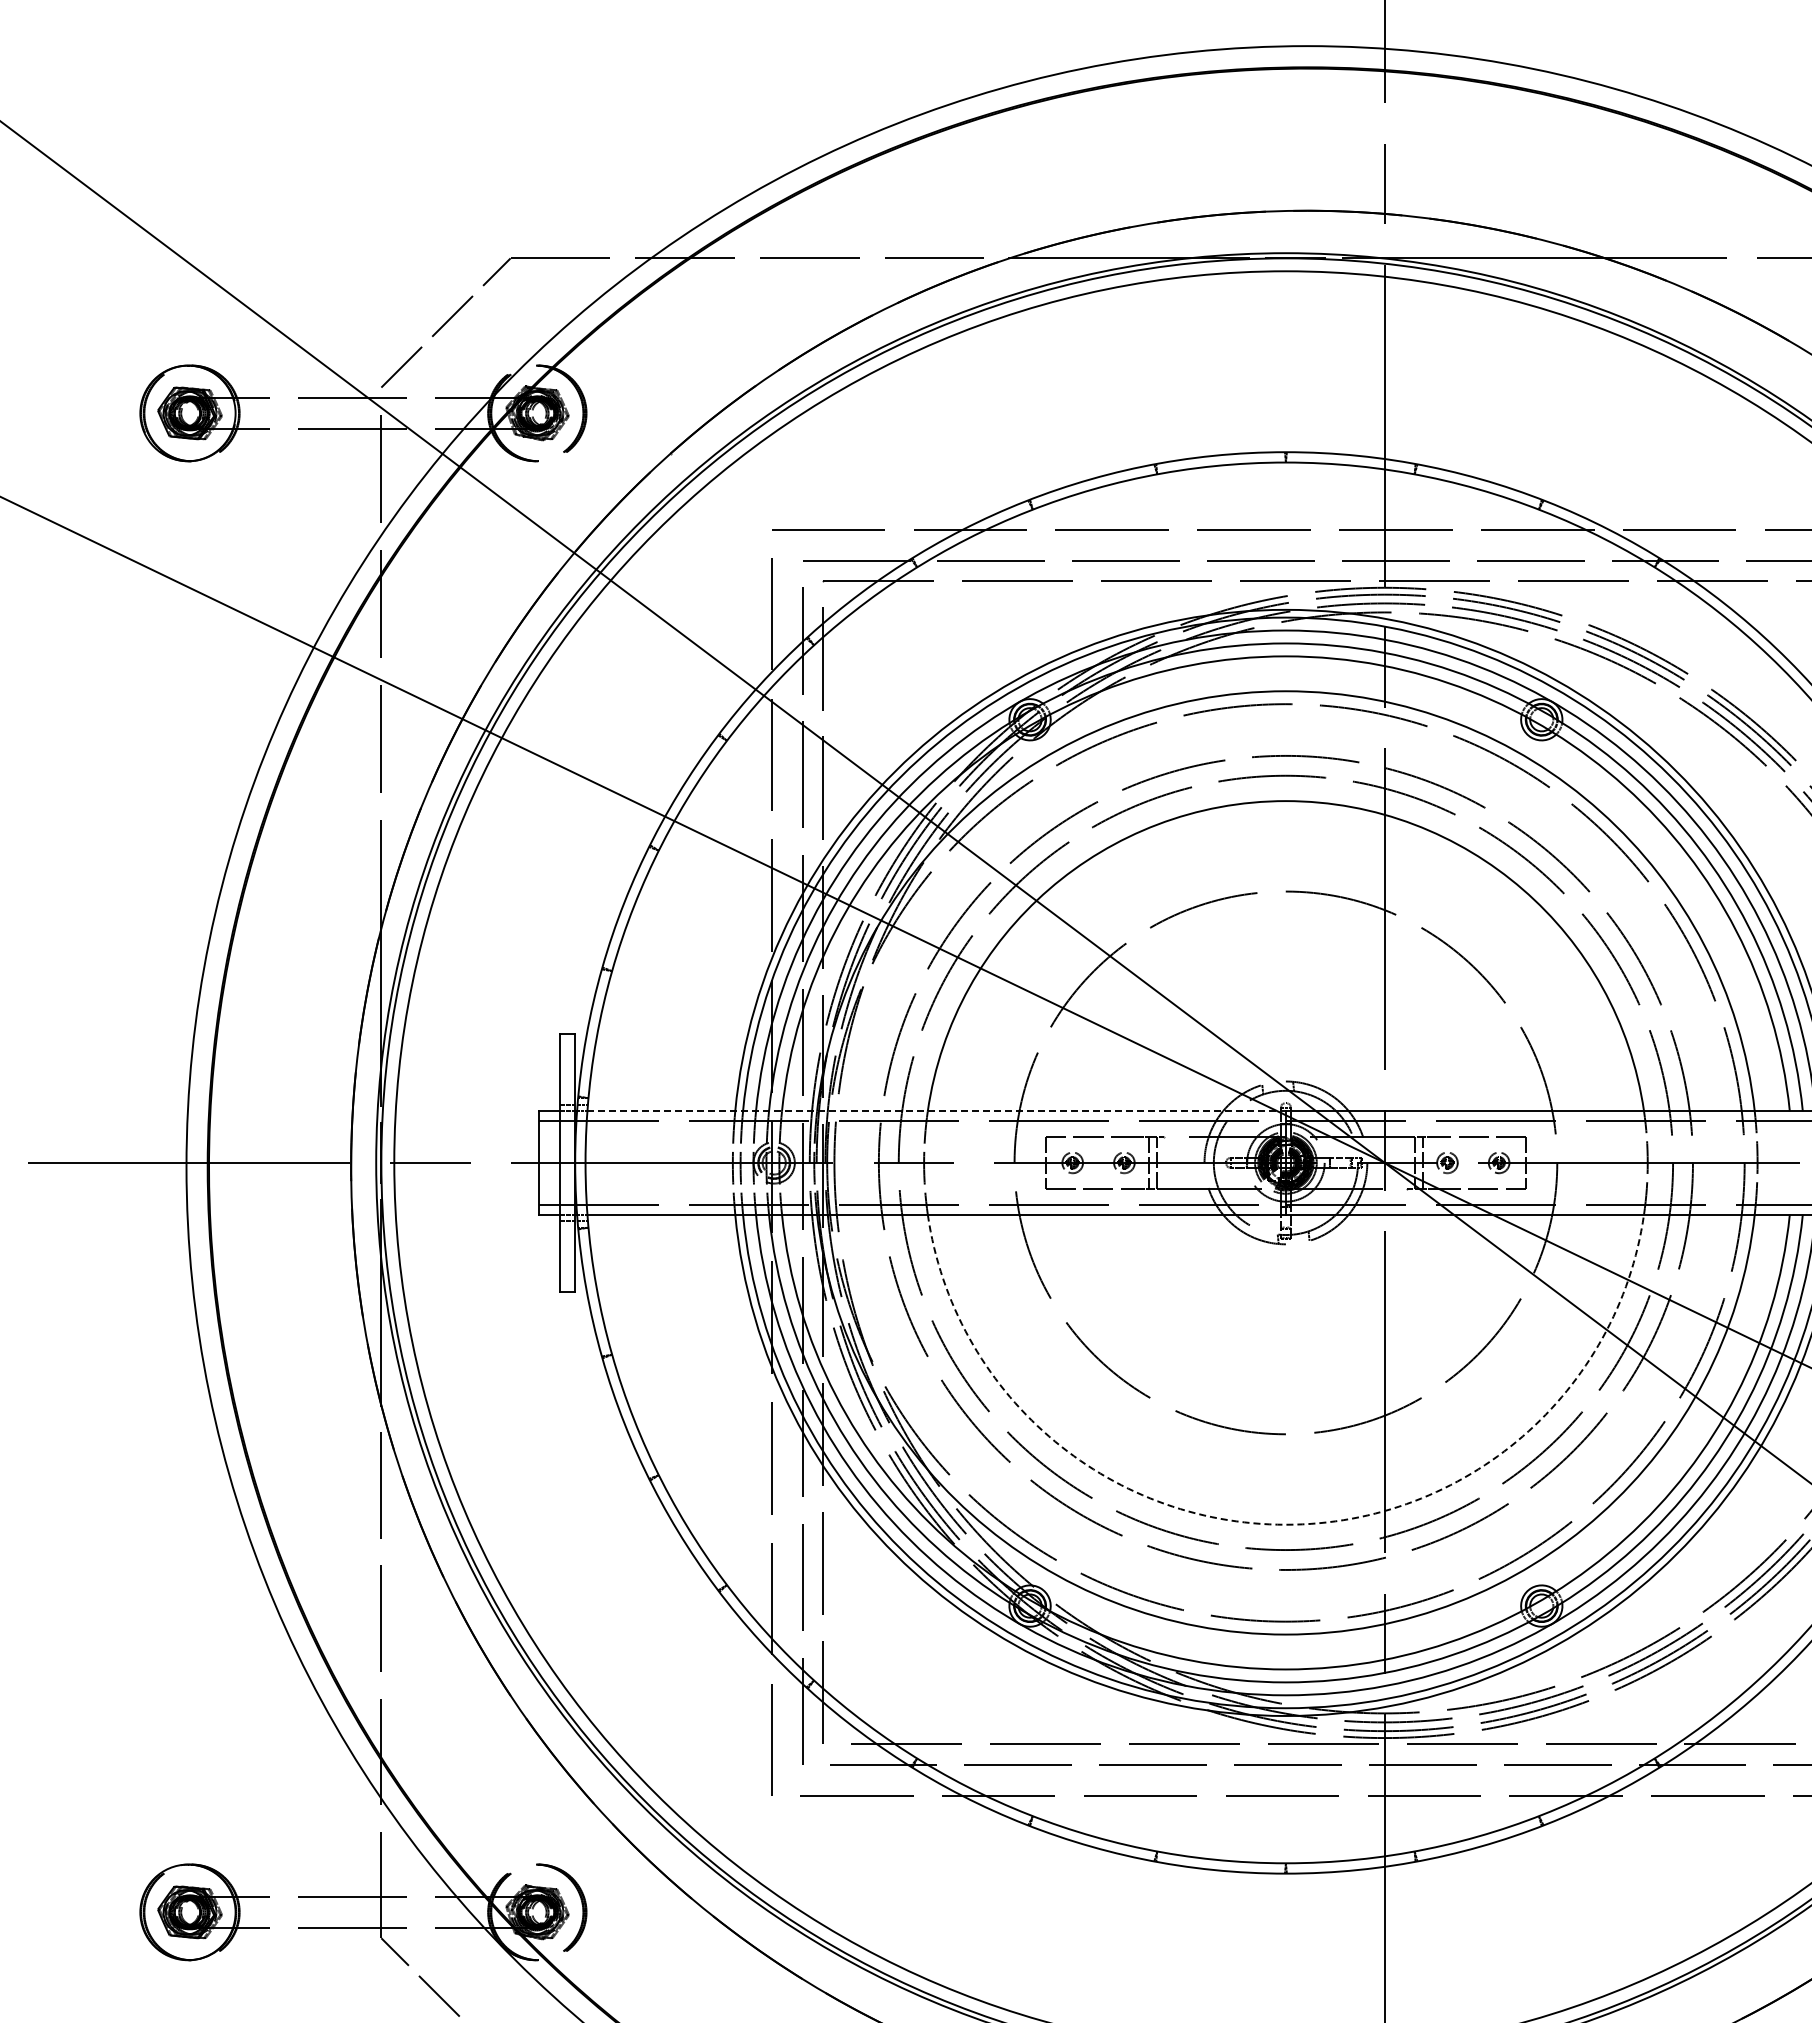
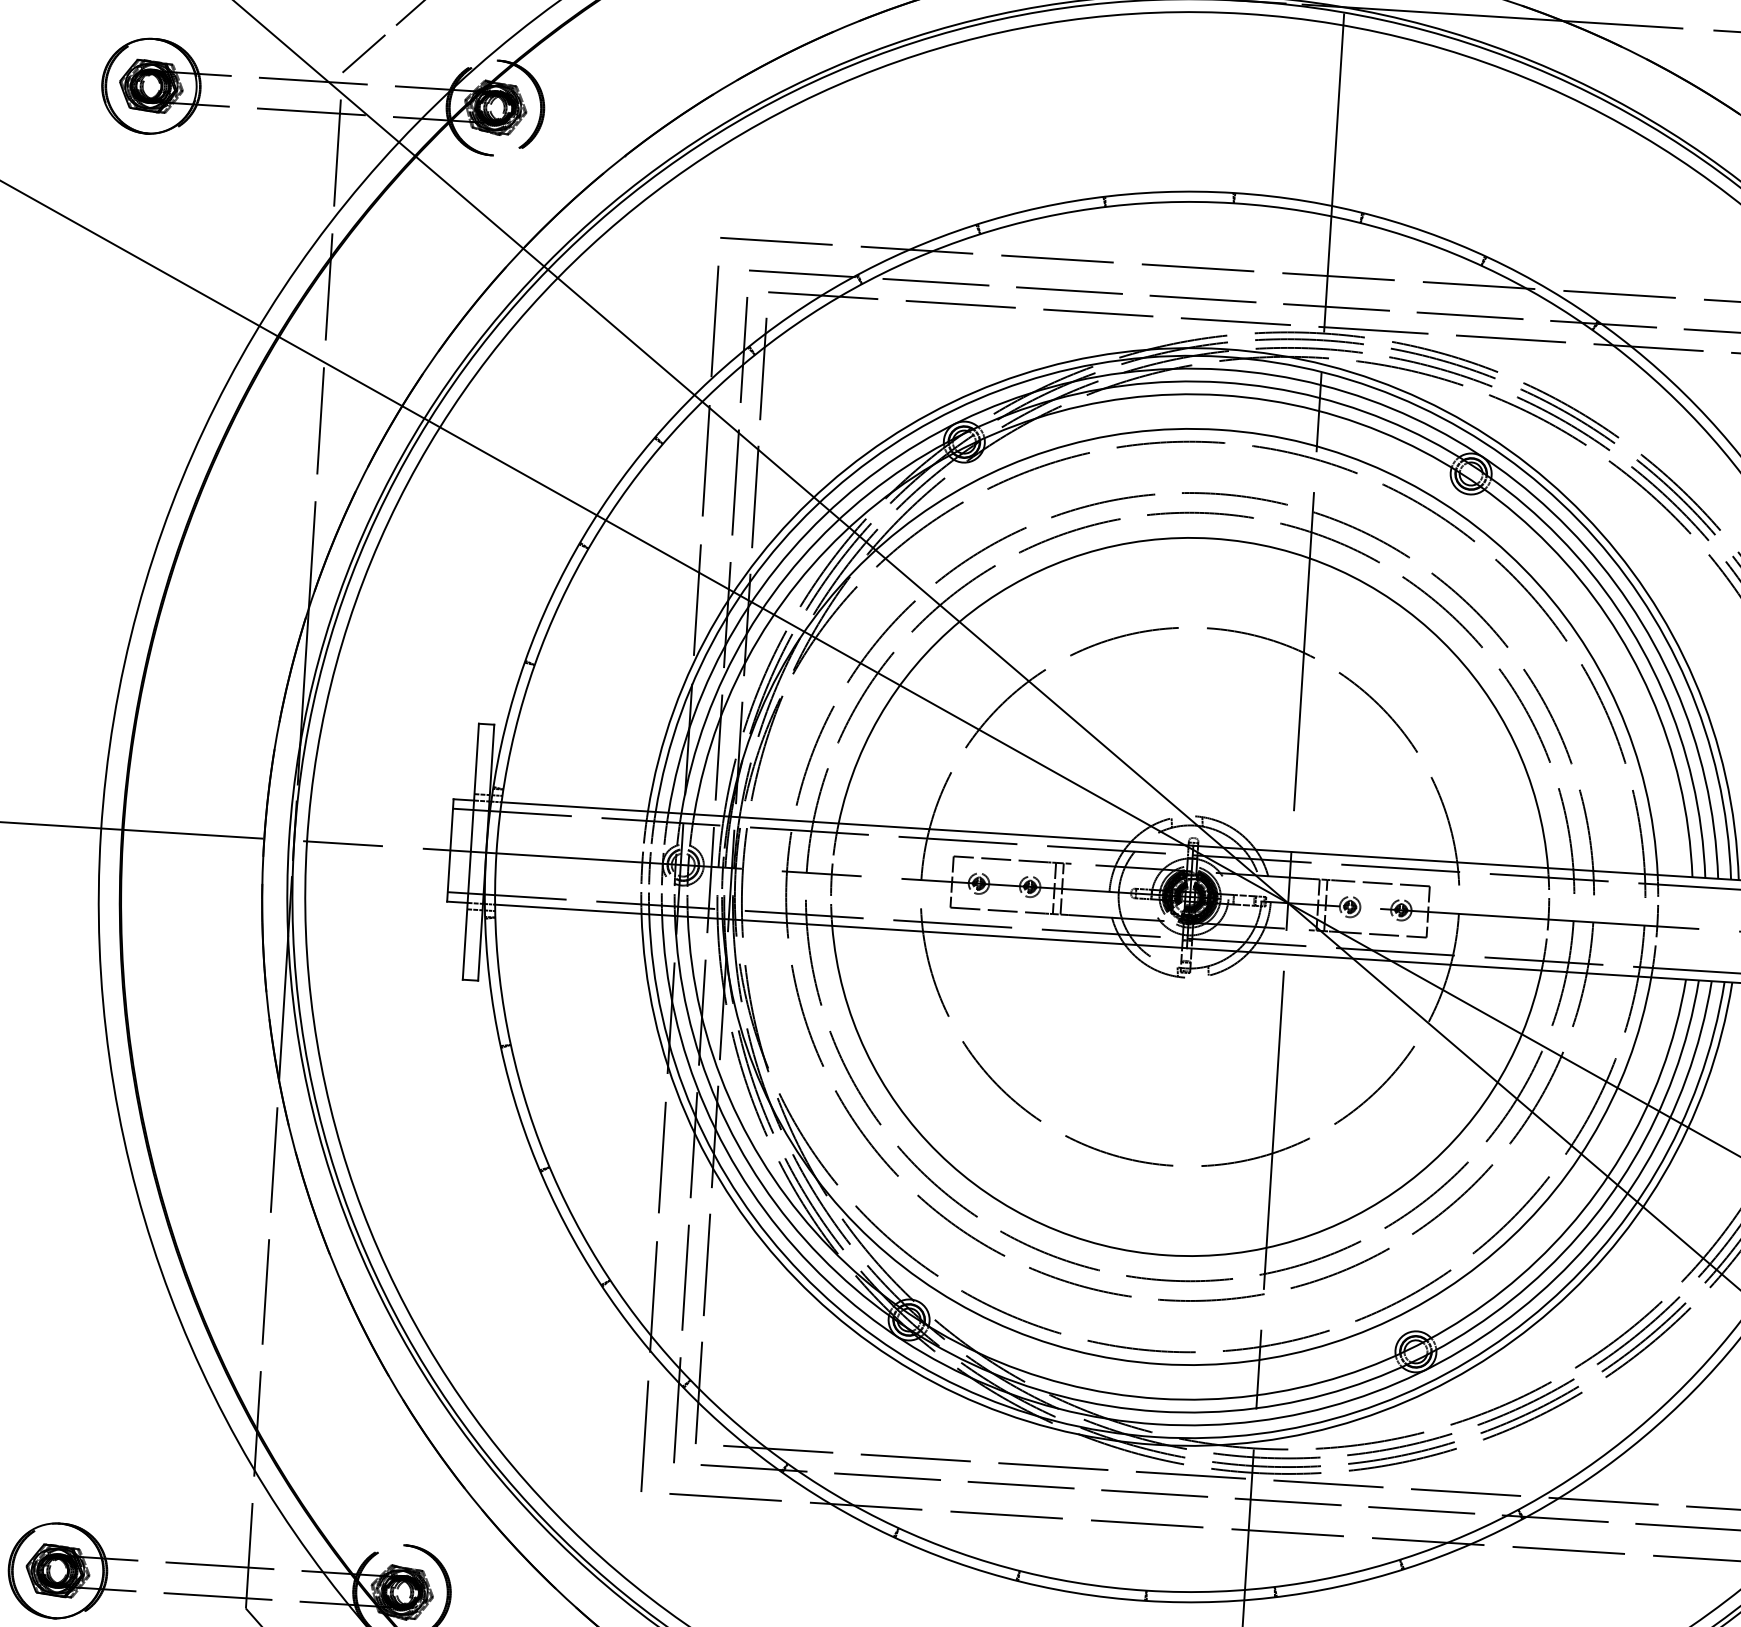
line: (937, 1111) -> (848, 824), dashed -> solid
arc: (1285, 1524) -> (1167, 1255), dashed -> solid

